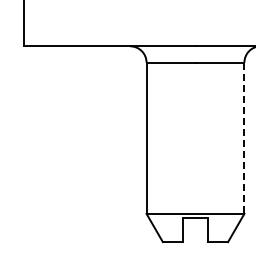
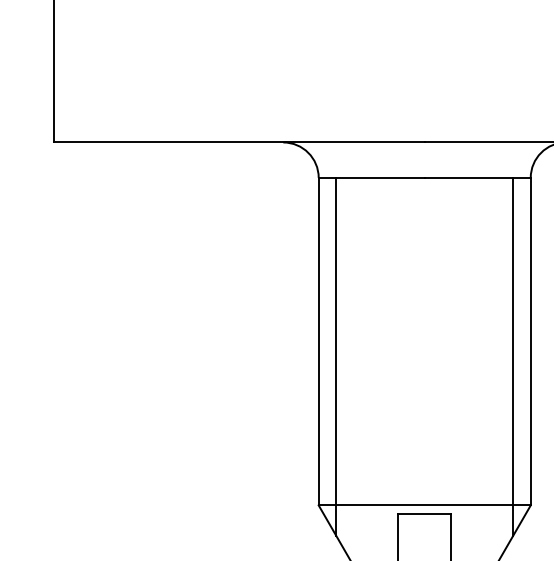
line: (244, 138) -> (530, 342), dashed -> solid
line: (154, 144) -> (335, 355), added
line: (236, 144) -> (513, 355), added

